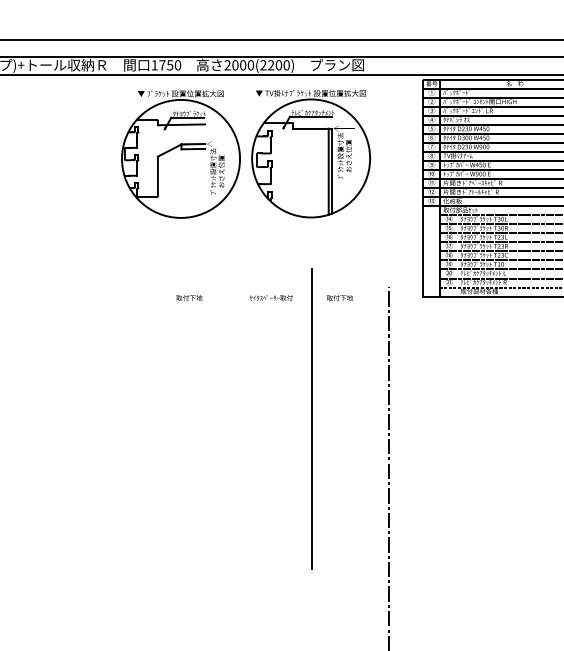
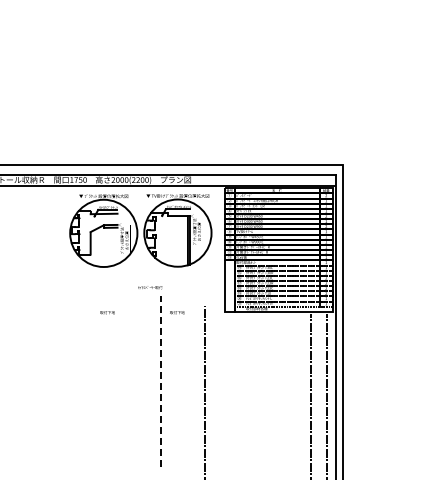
part: (245, 153) -> (140, 230), moved
text: (189, 297) -> (107, 312), moved
text: (271, 297) -> (150, 287), moved
line: (312, 418) -> (161, 381), solid -> dashed

